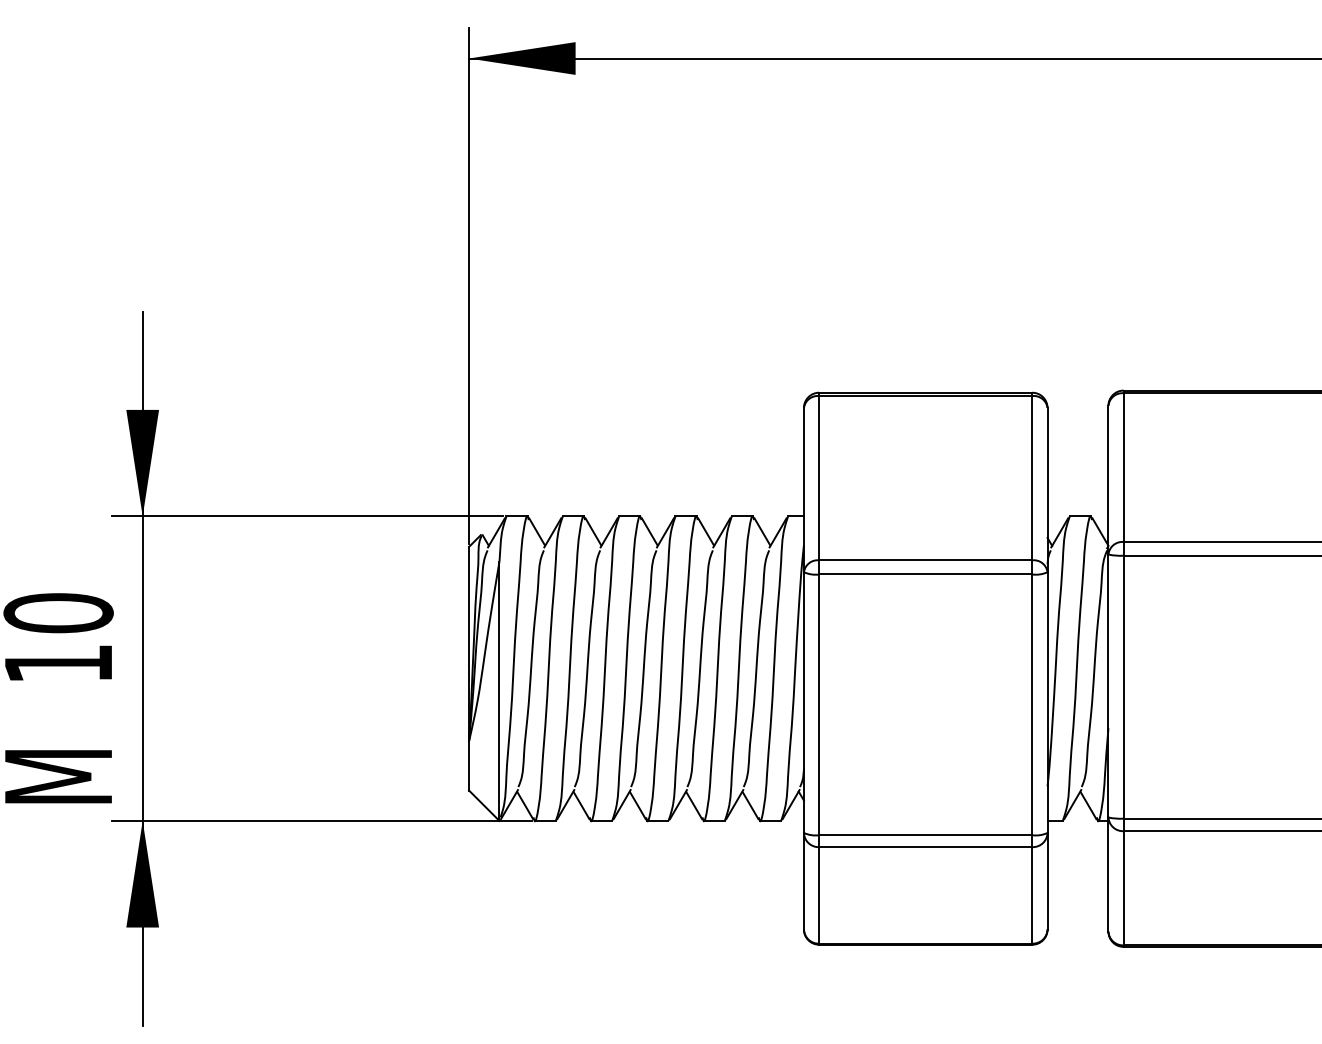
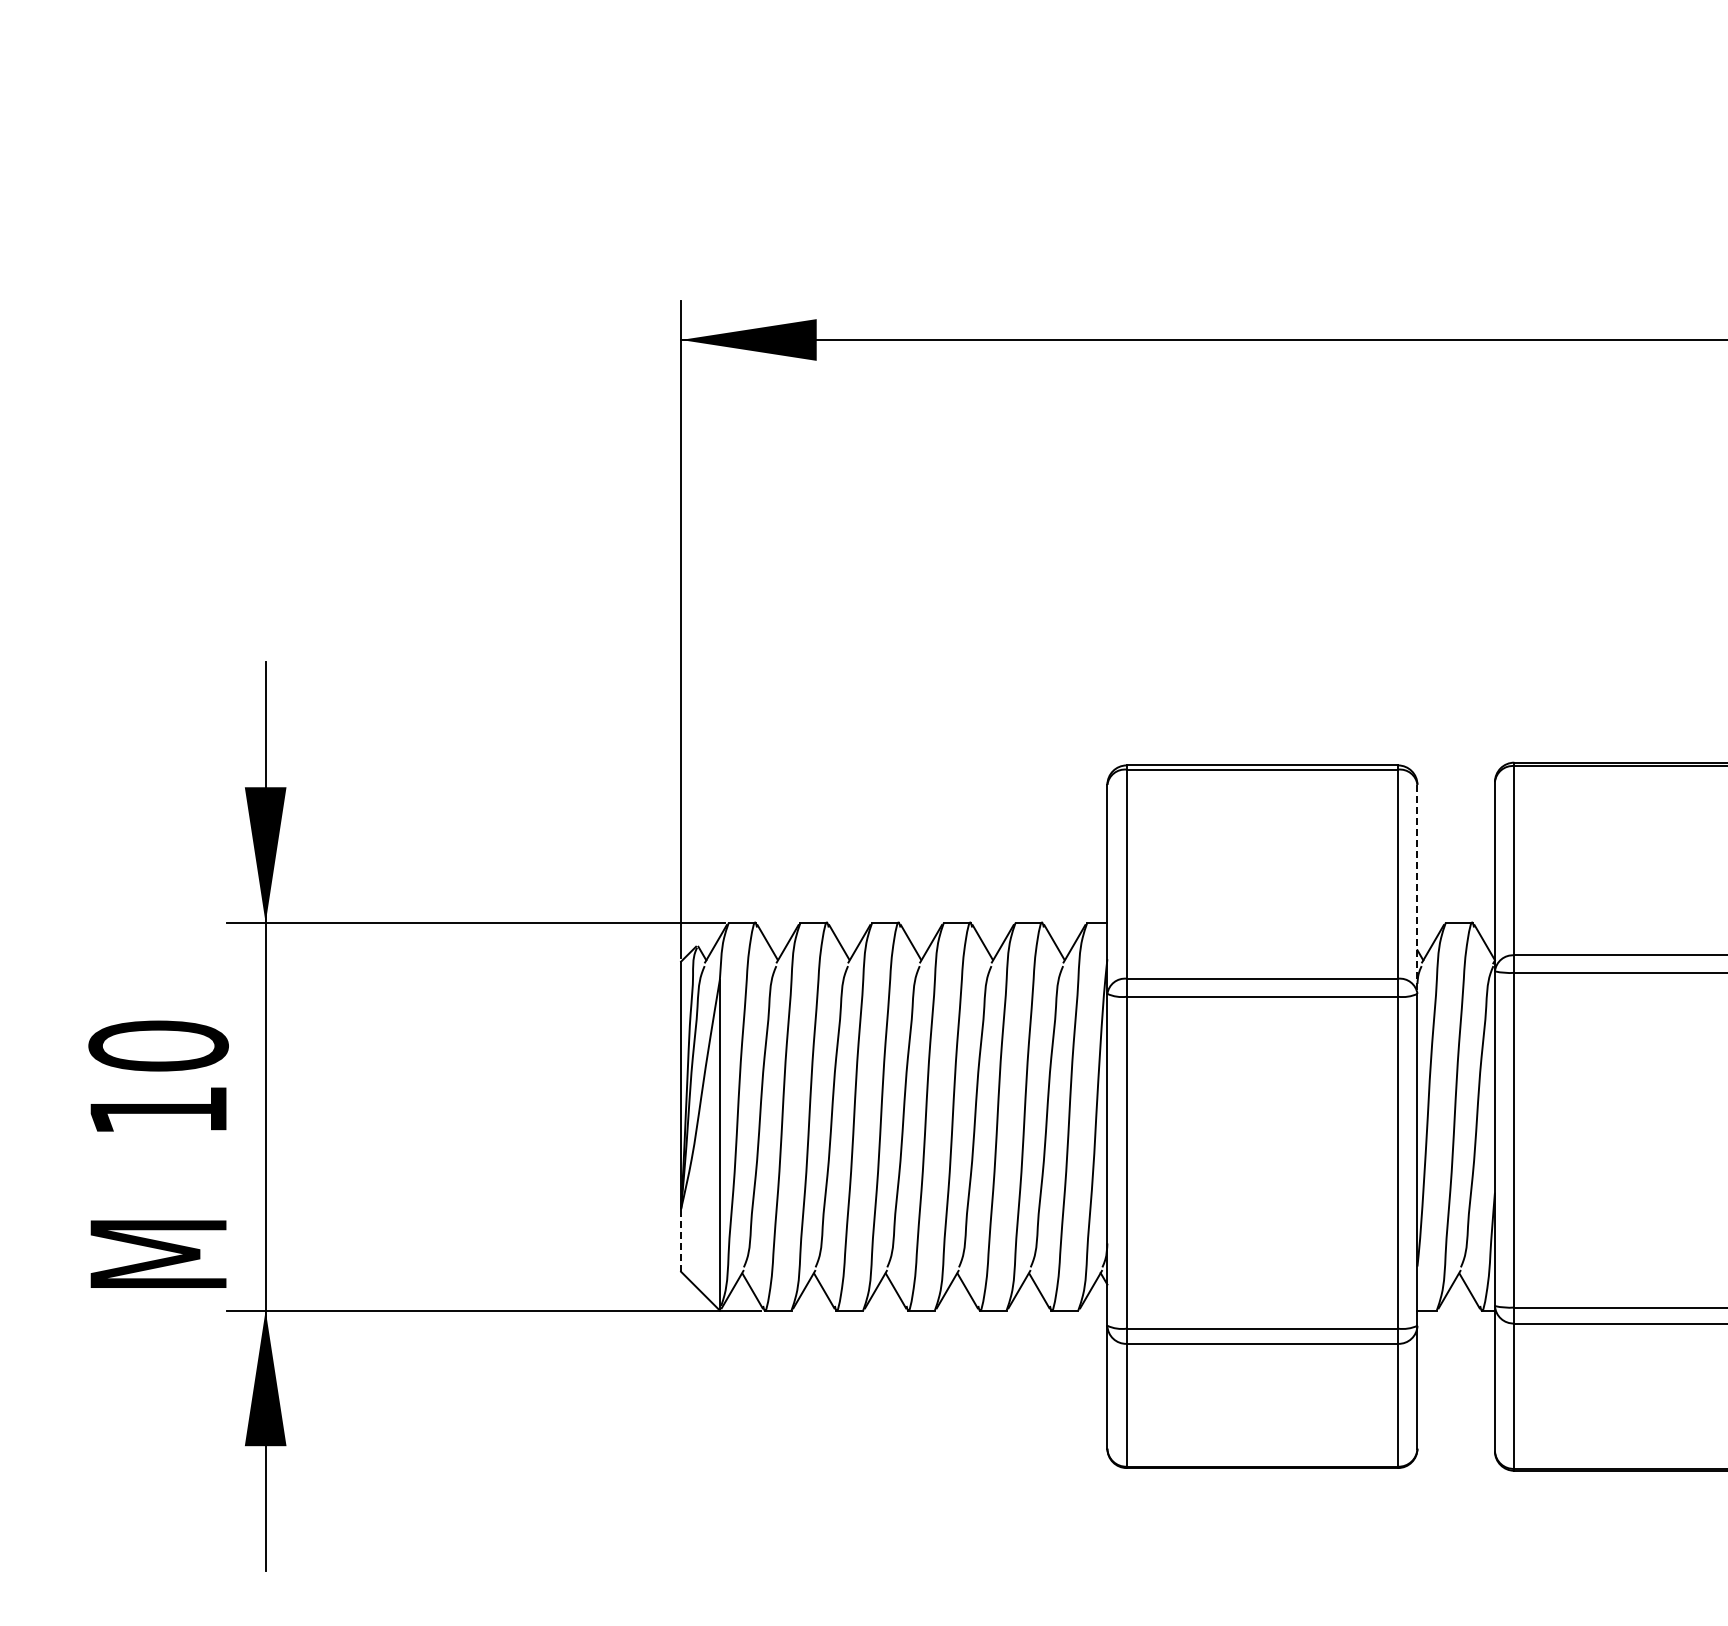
line: (1047, 490) -> (1417, 889), solid -> dashed
line: (469, 765) -> (681, 1240), solid -> dashed

